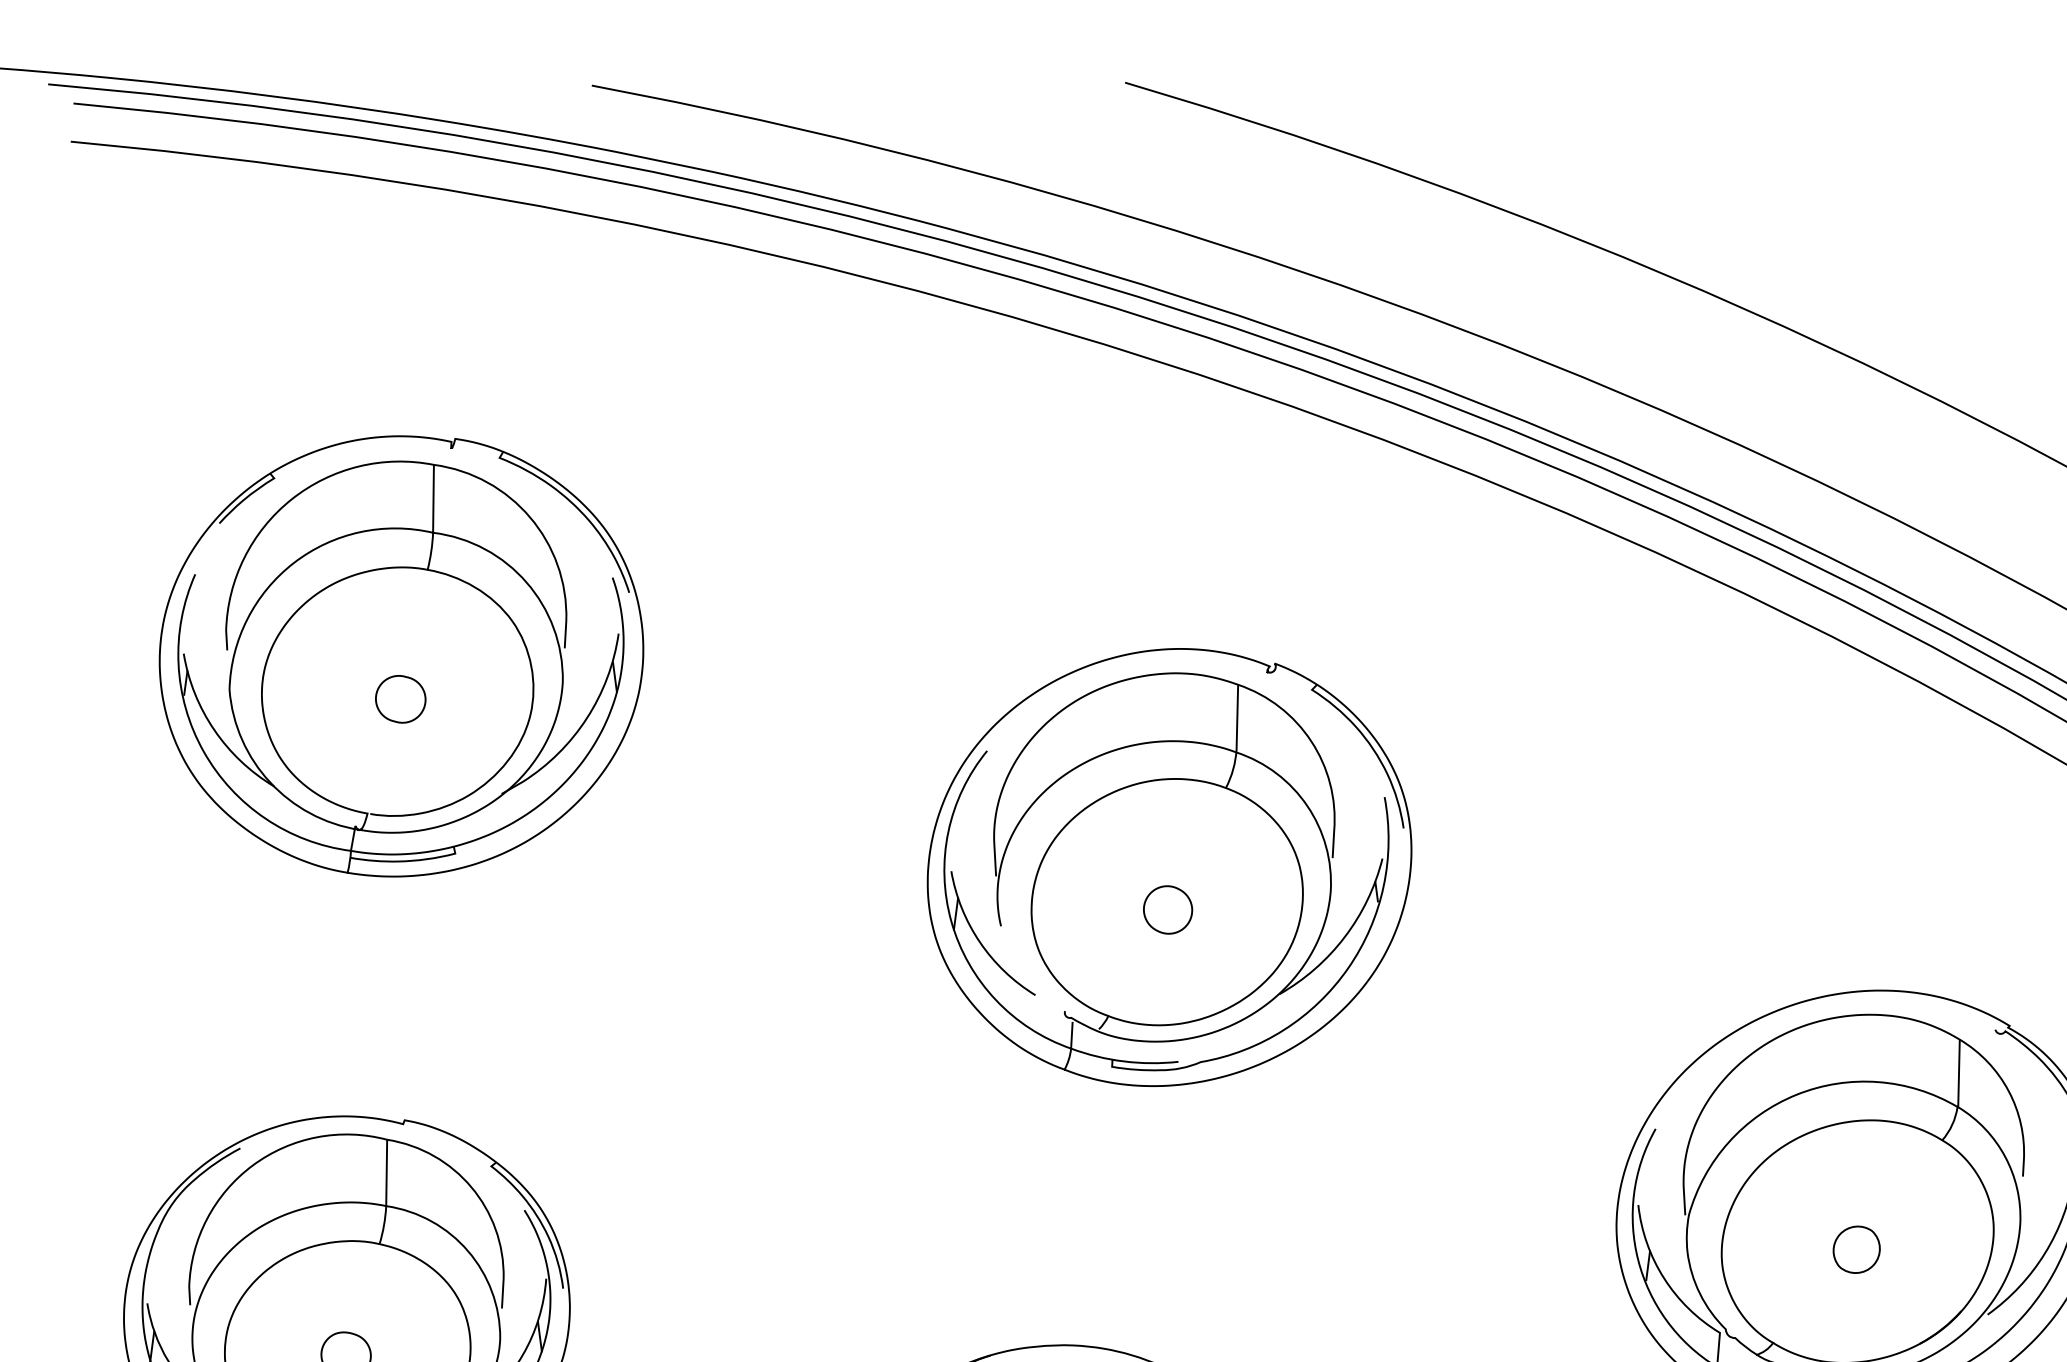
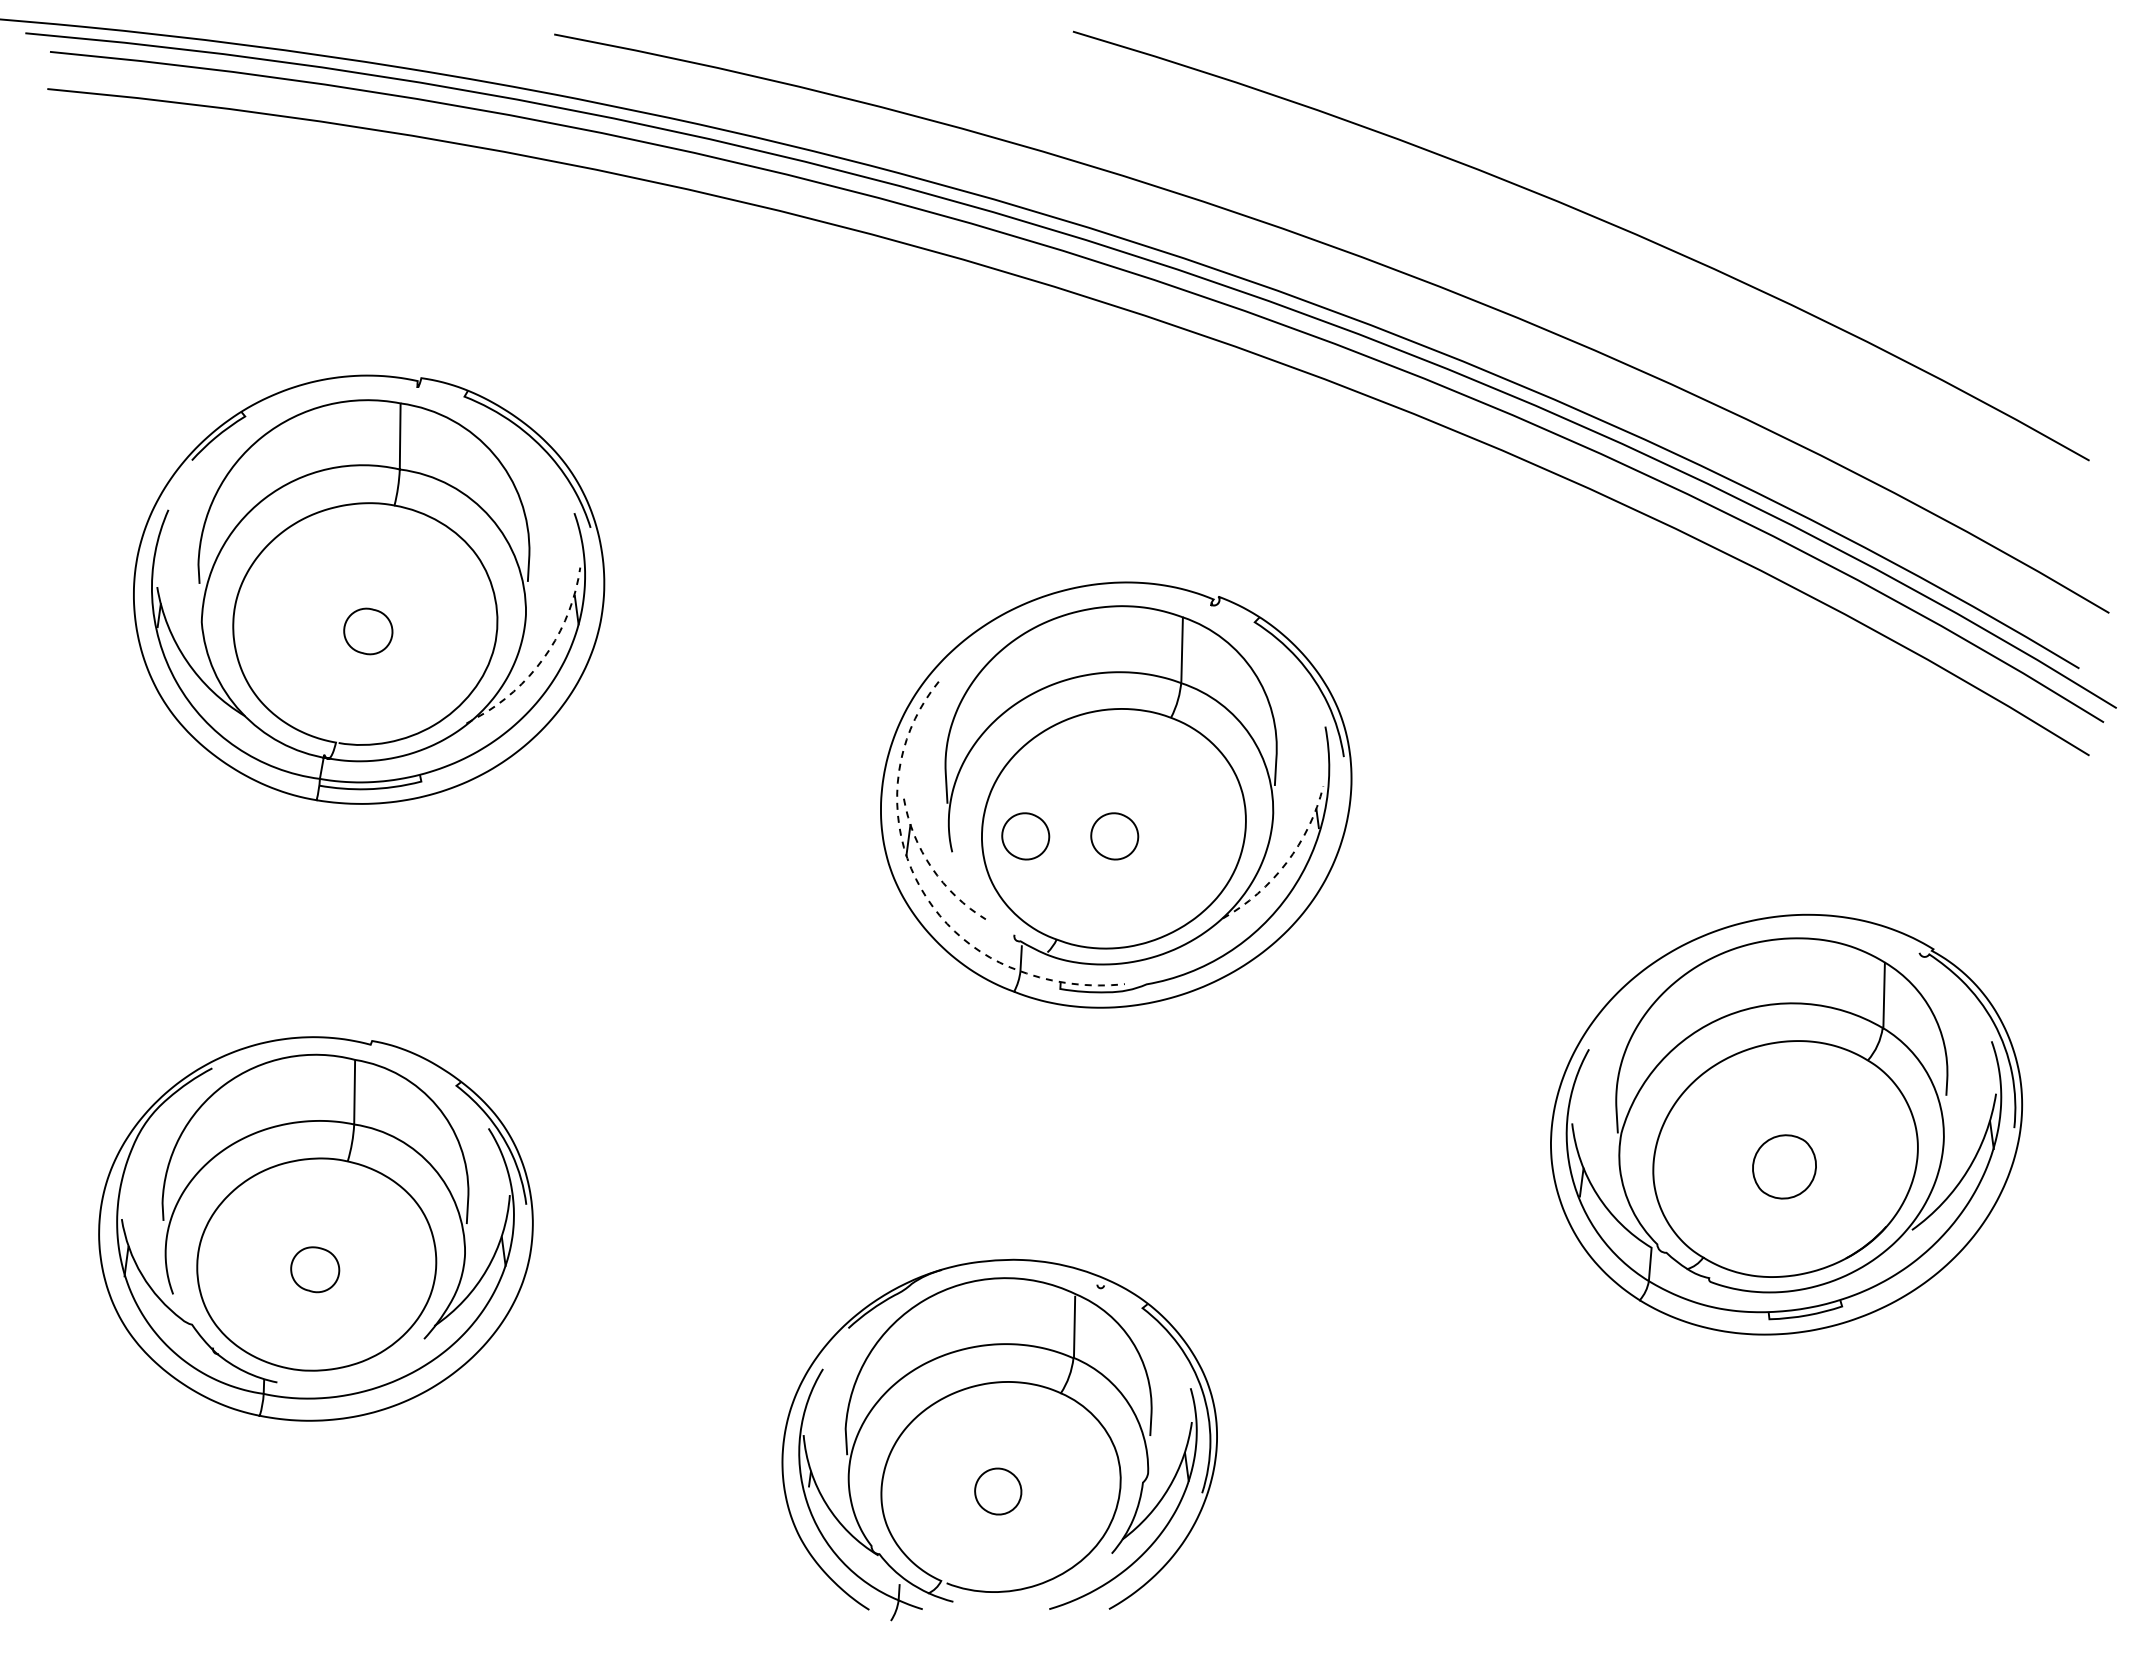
line: (580, 728) -> (543, 659), solid -> dashed
part: (1076, 910) -> (1025, 836), added
arc: (1344, 936) -> (1286, 862), solid -> dashed
arc: (979, 941) -> (931, 867), solid -> dashed
line: (973, 970) -> (925, 895), solid -> dashed
part: (1856, 1249) -> (1784, 1166), size x1.4

